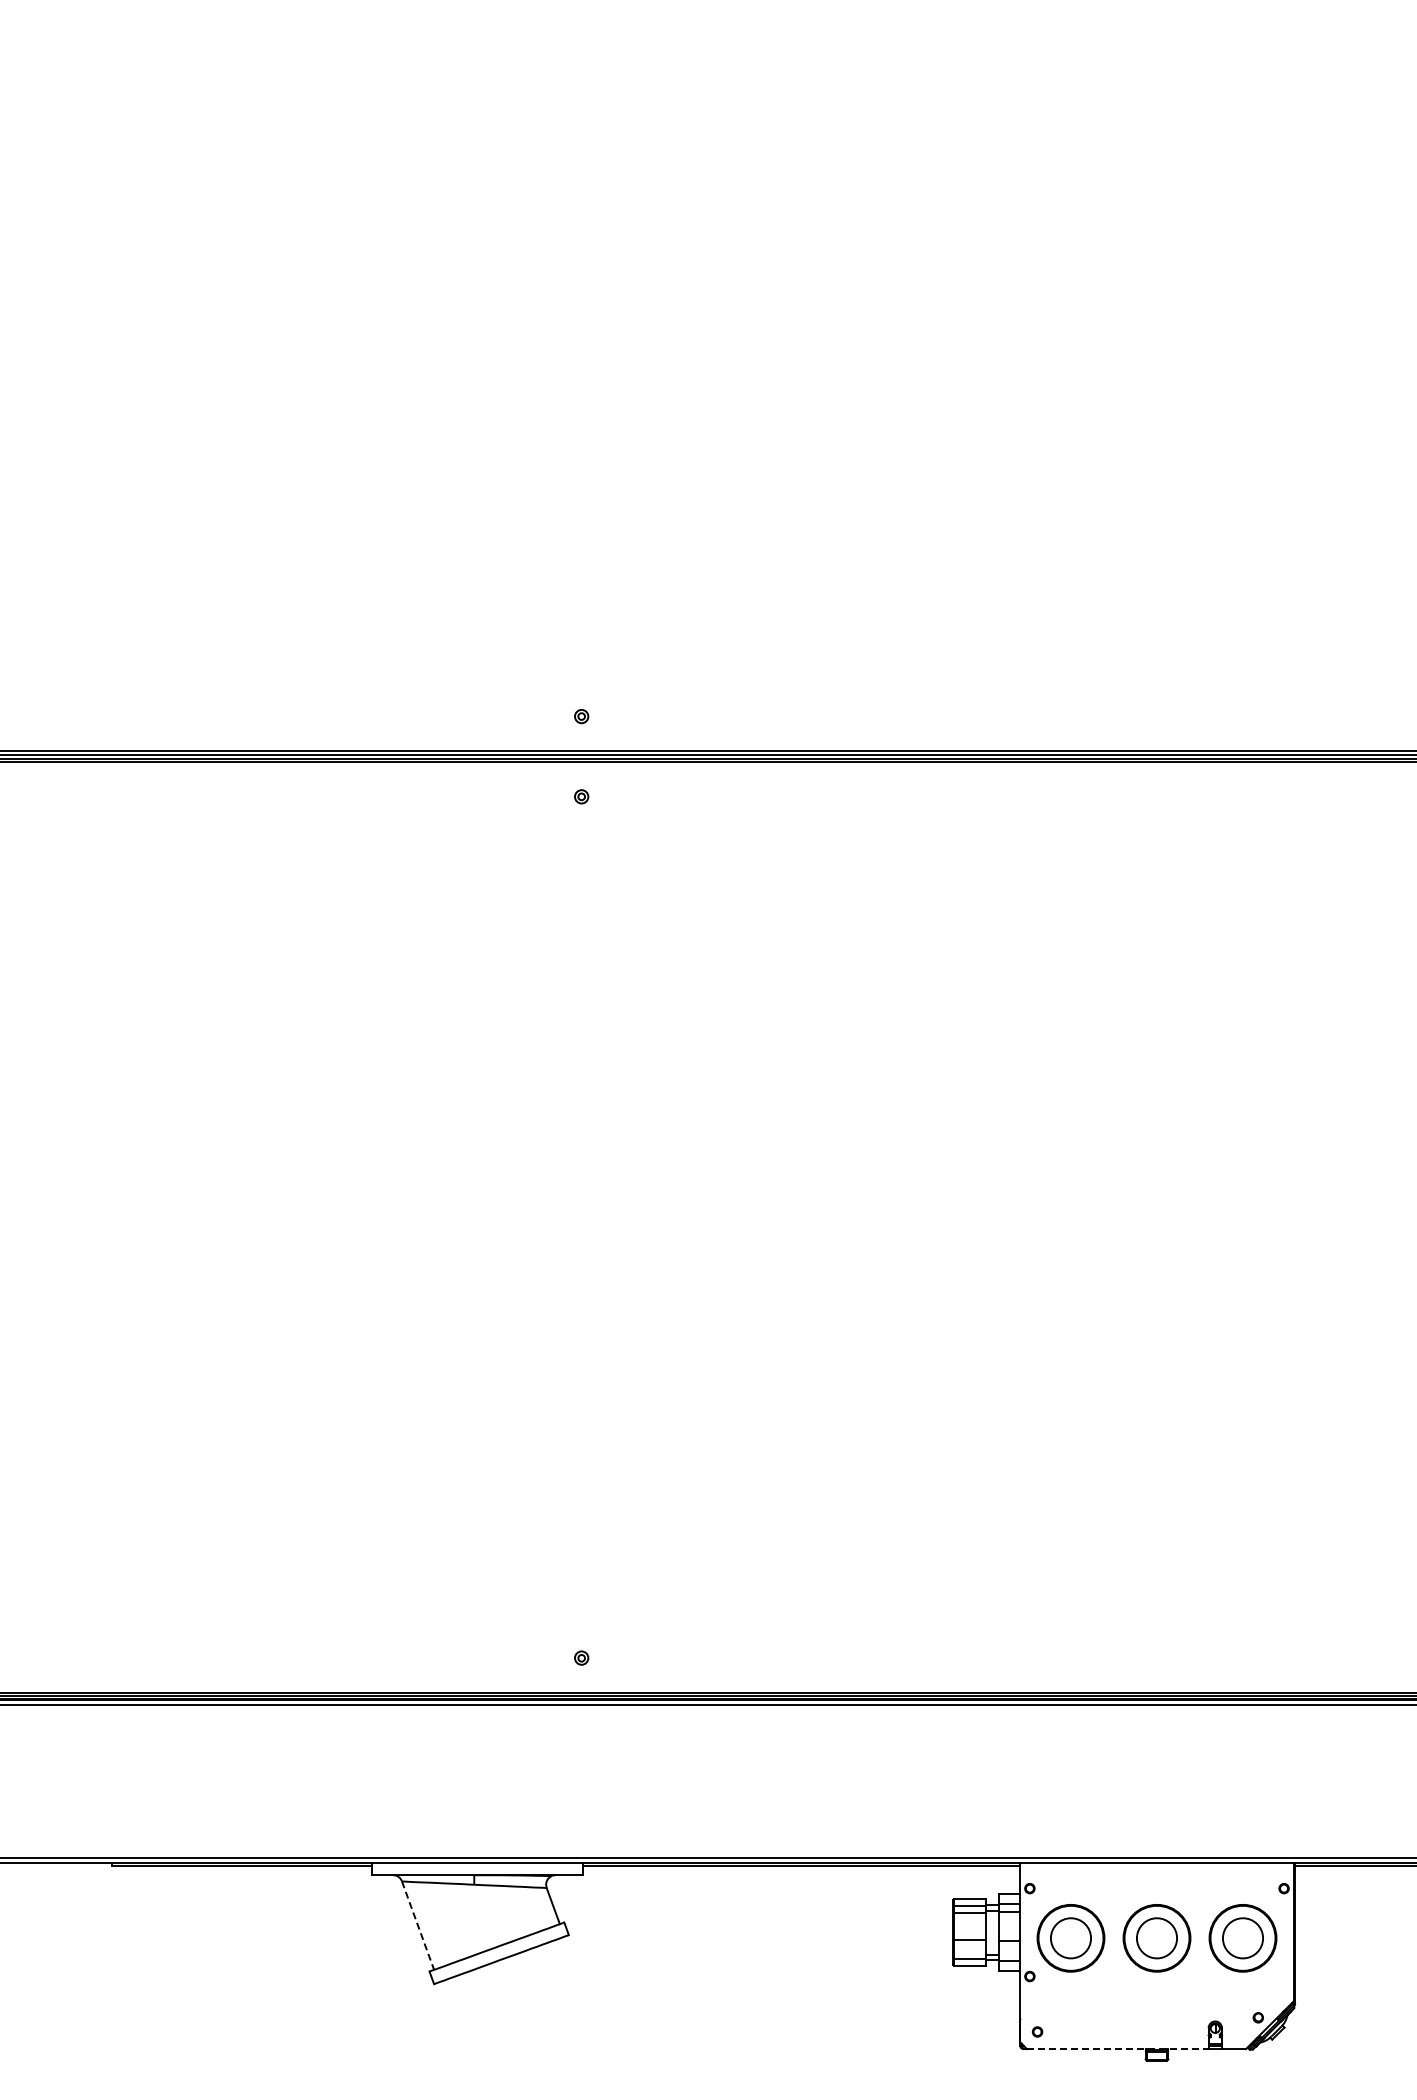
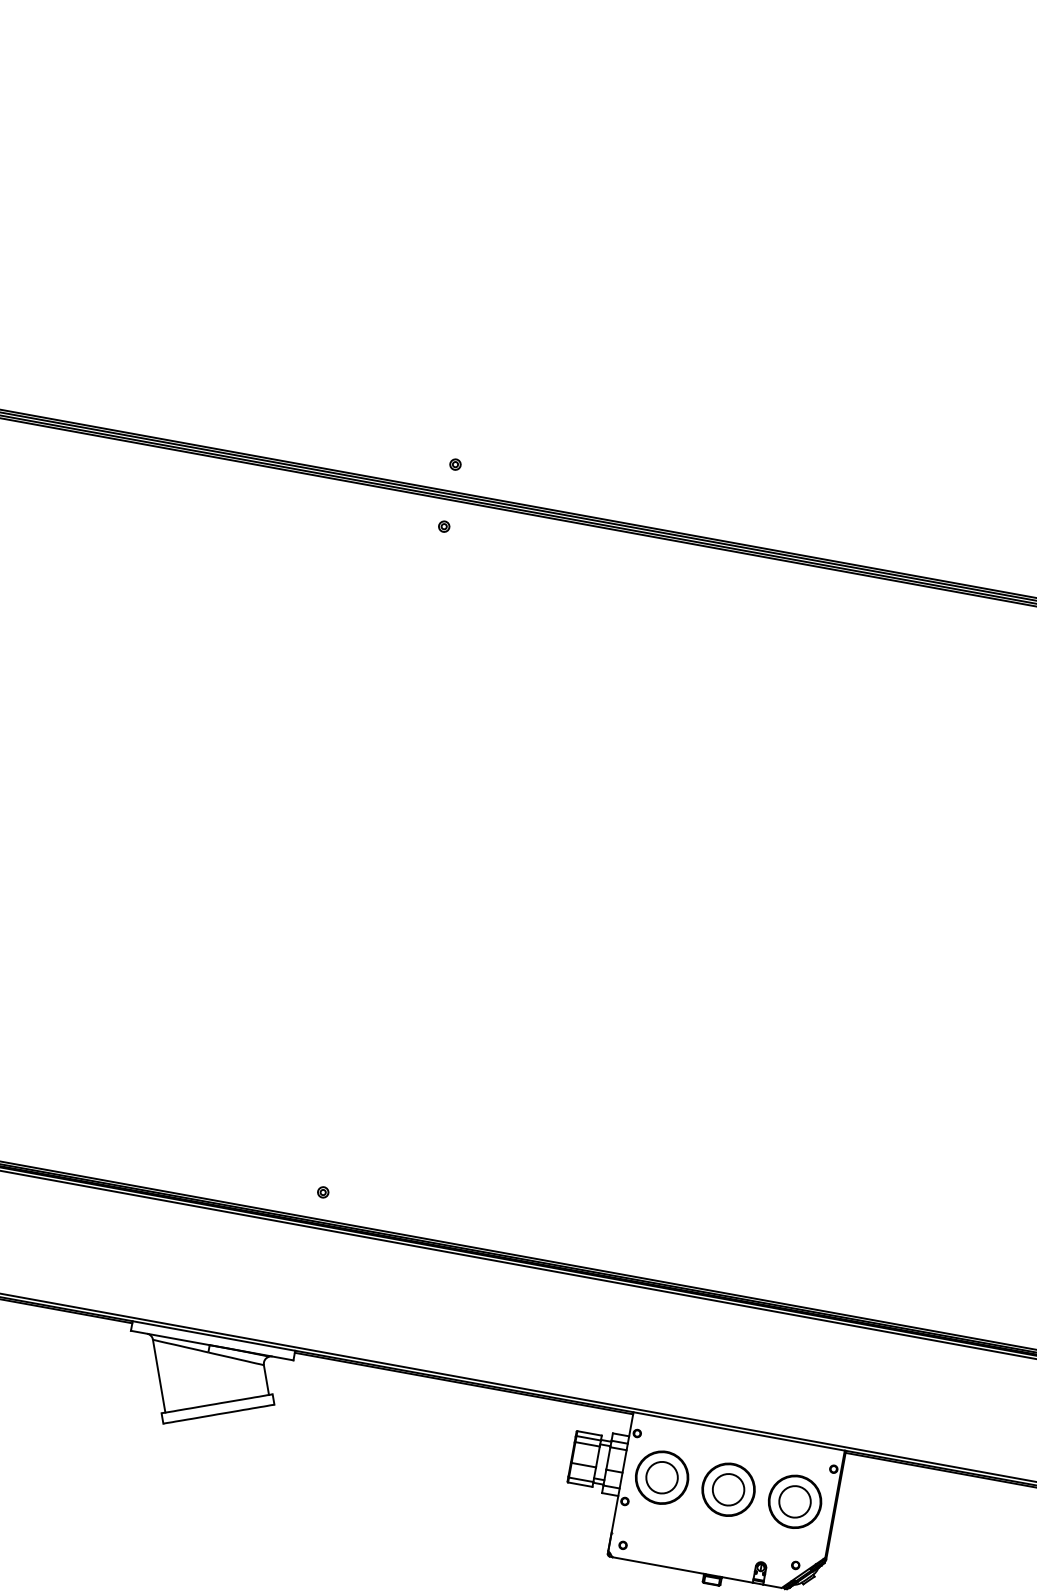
line: (418, 1925) -> (159, 1376), dashed -> solid
line: (1117, 2049) -> (682, 1570), dashed -> solid

